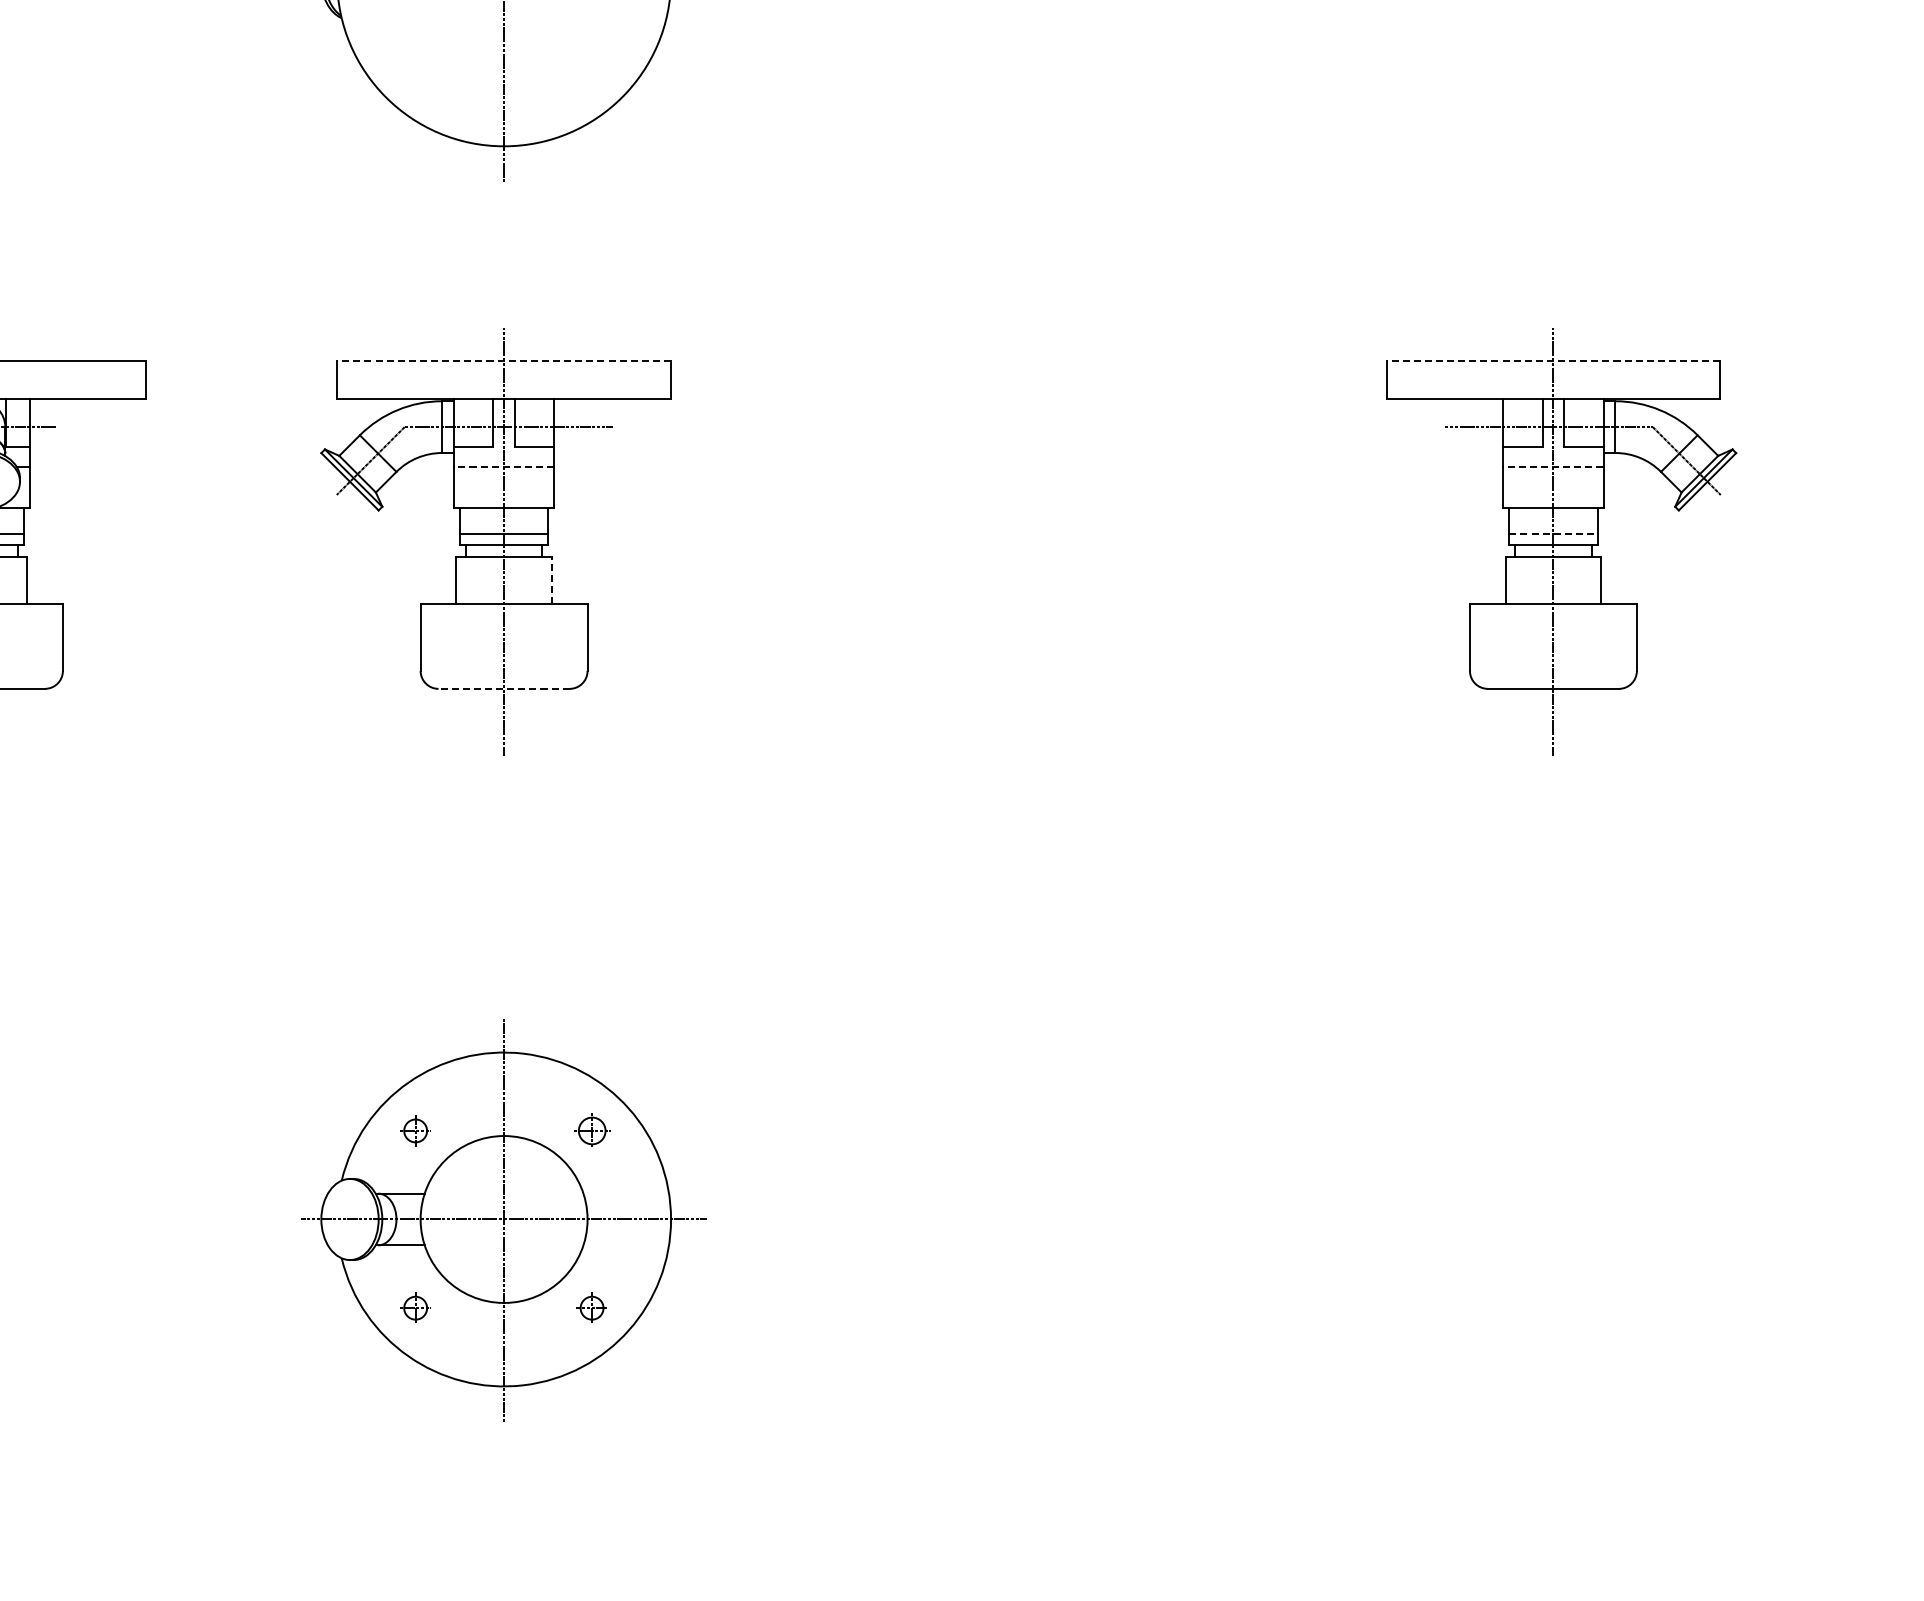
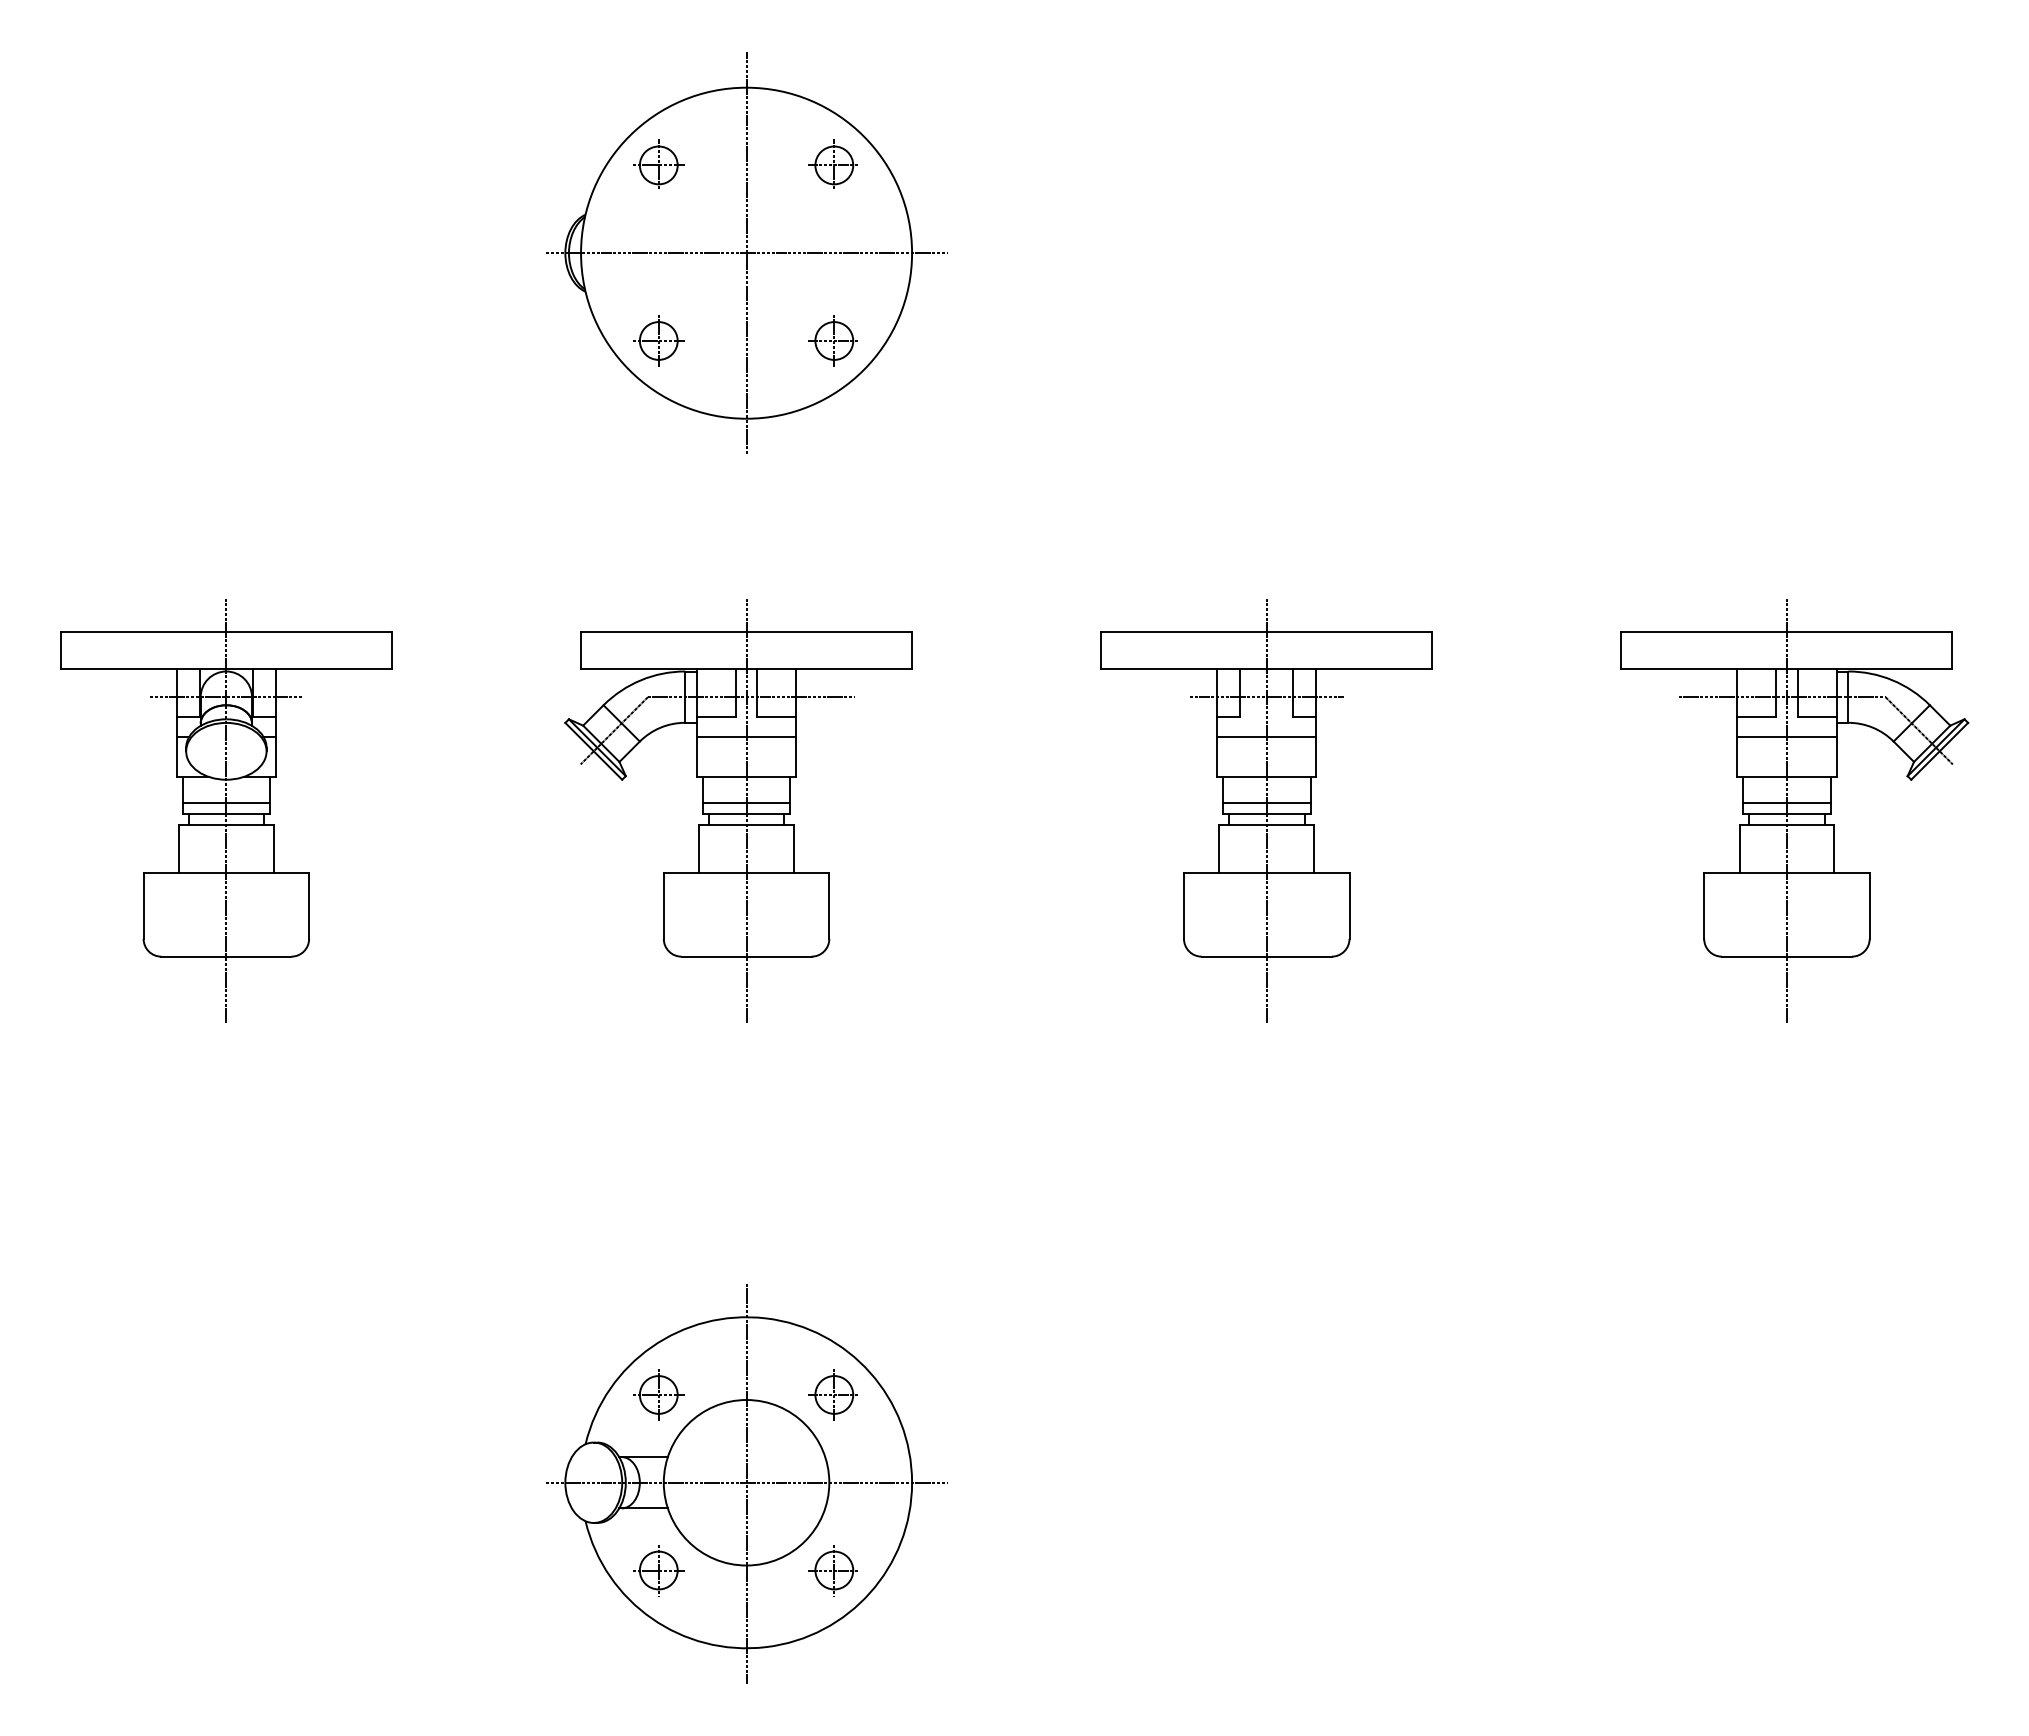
part: (415, 67) -> (658, 340), added
part: (590, 67) -> (832, 340), added
line: (504, 360) -> (746, 631), dashed -> solid
line: (1552, 360) -> (1786, 631), dashed -> solid
line: (504, 466) -> (746, 736), dashed -> solid
line: (1552, 466) -> (1786, 736), dashed -> solid
line: (1552, 533) -> (1786, 802), dashed -> solid
part: (1028, 541) -> (1266, 810), added
line: (551, 580) -> (793, 849), dashed -> solid
line: (504, 688) -> (746, 956), dashed -> solid
part: (415, 1130) -> (658, 1394), size x1.67
part: (590, 1130) -> (832, 1394), size x1.43
part: (415, 1307) -> (658, 1570), size x1.67
part: (590, 1307) -> (832, 1570), size x1.67

